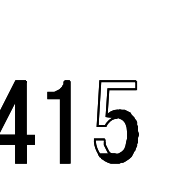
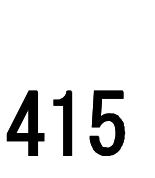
fill: (116, 102) -> (107, 108), added
fill: (104, 146) -> (98, 142), added

